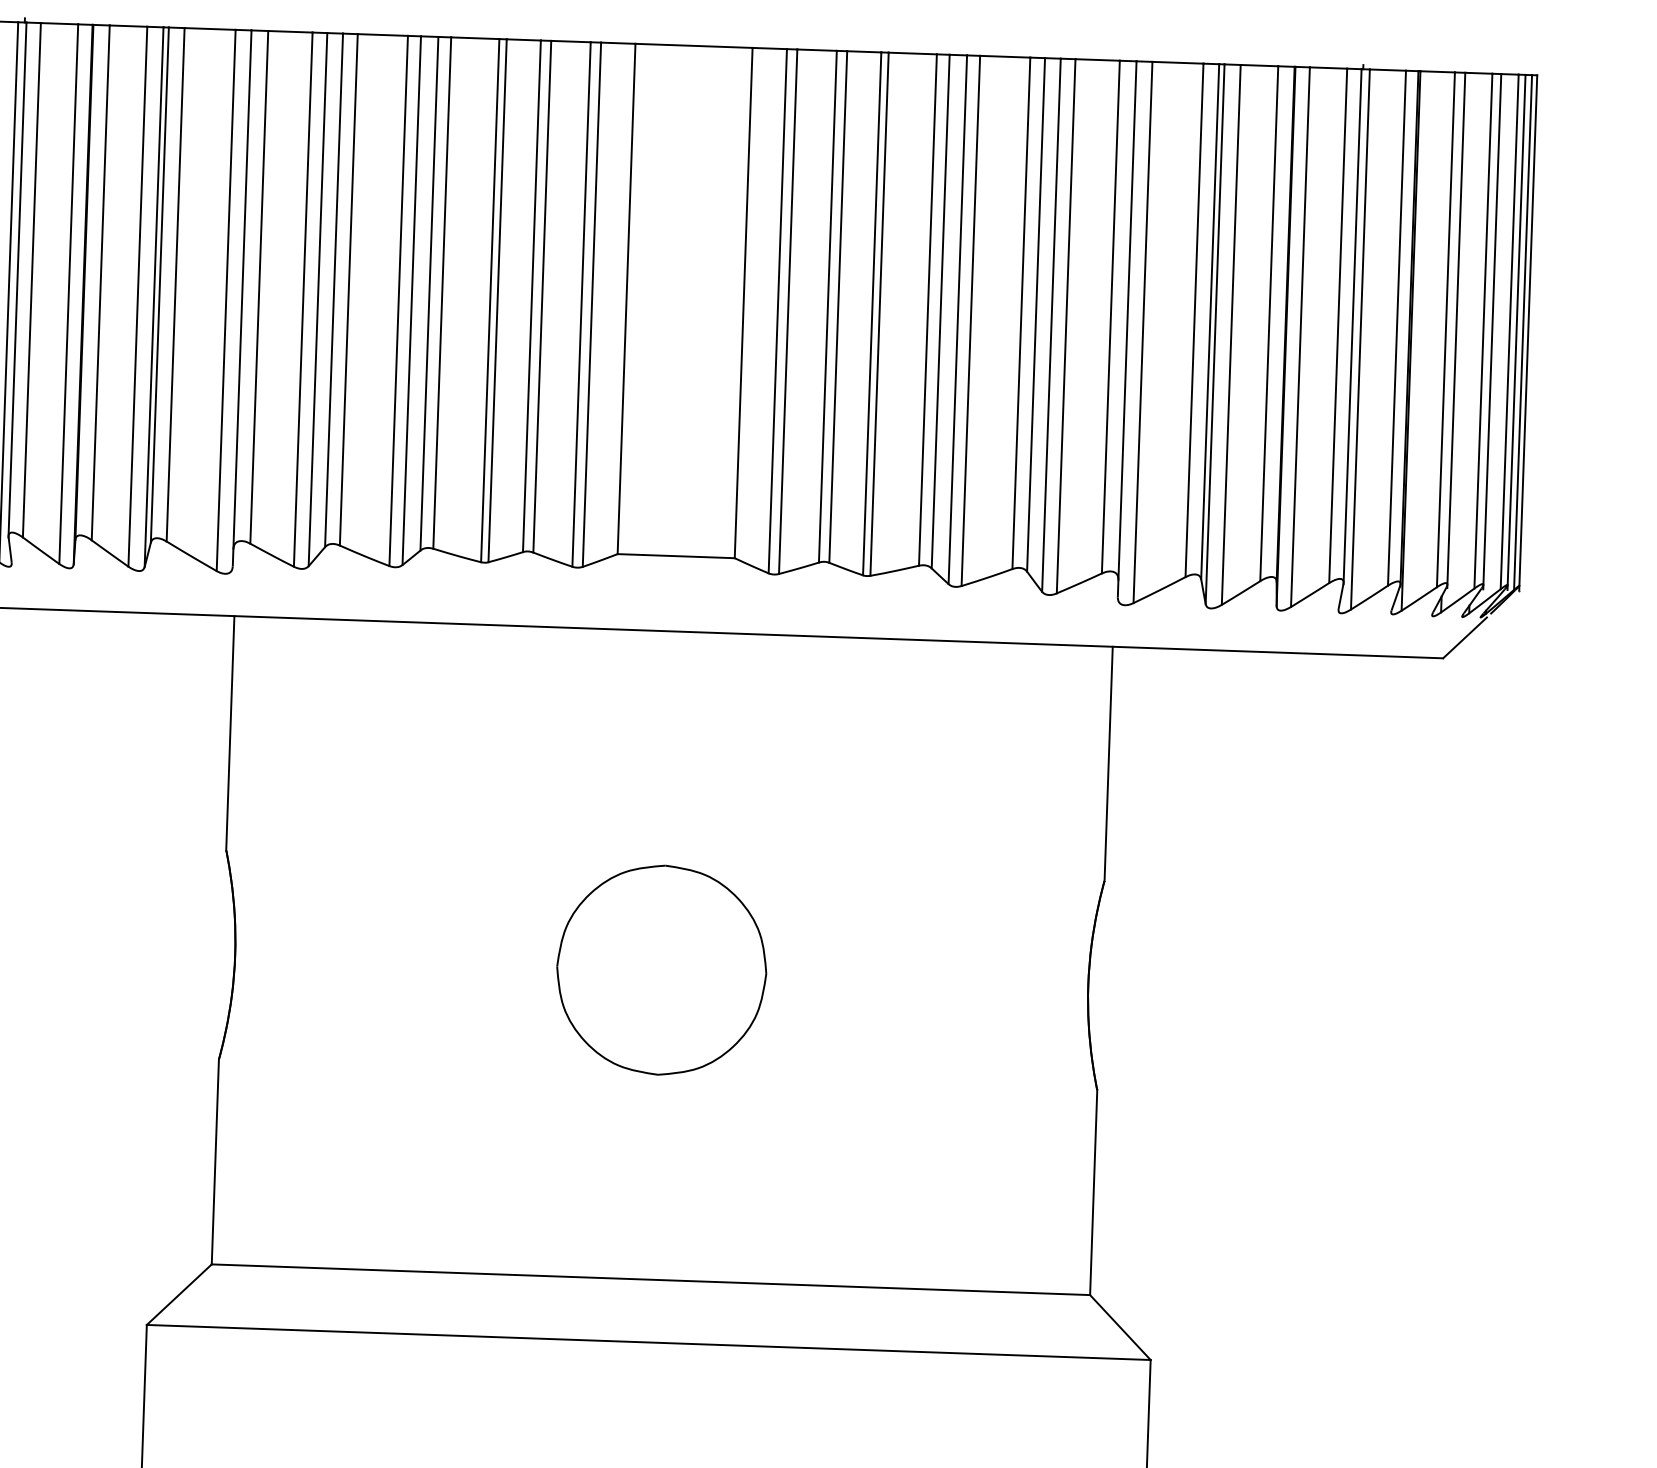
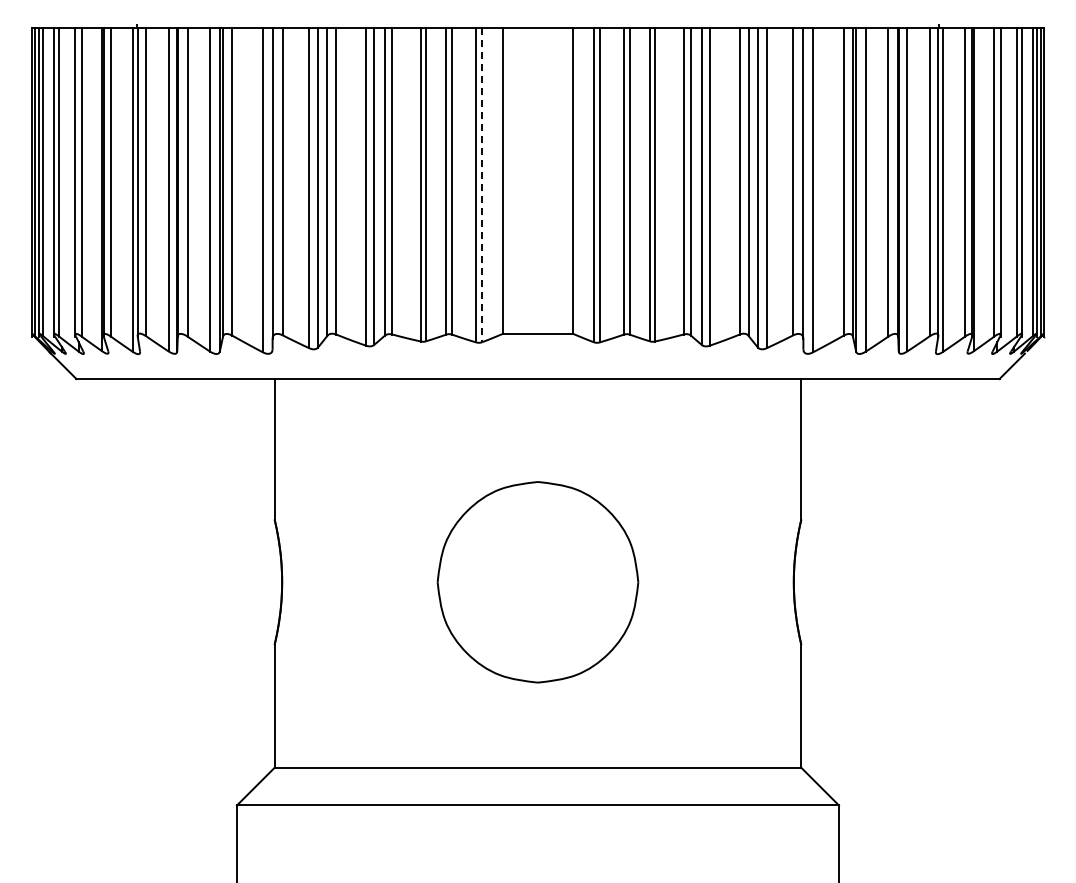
line: (592, 305) -> (482, 185), solid -> dashed
part: (660, 969) -> (537, 581), size x1.6

